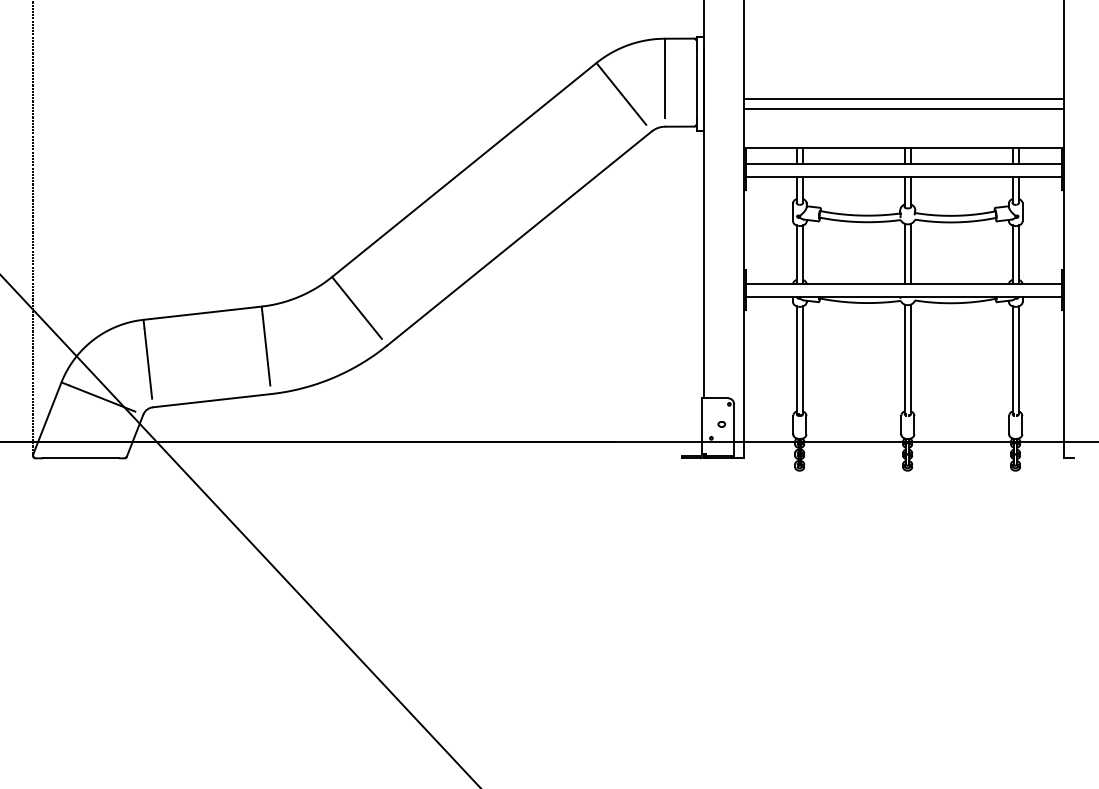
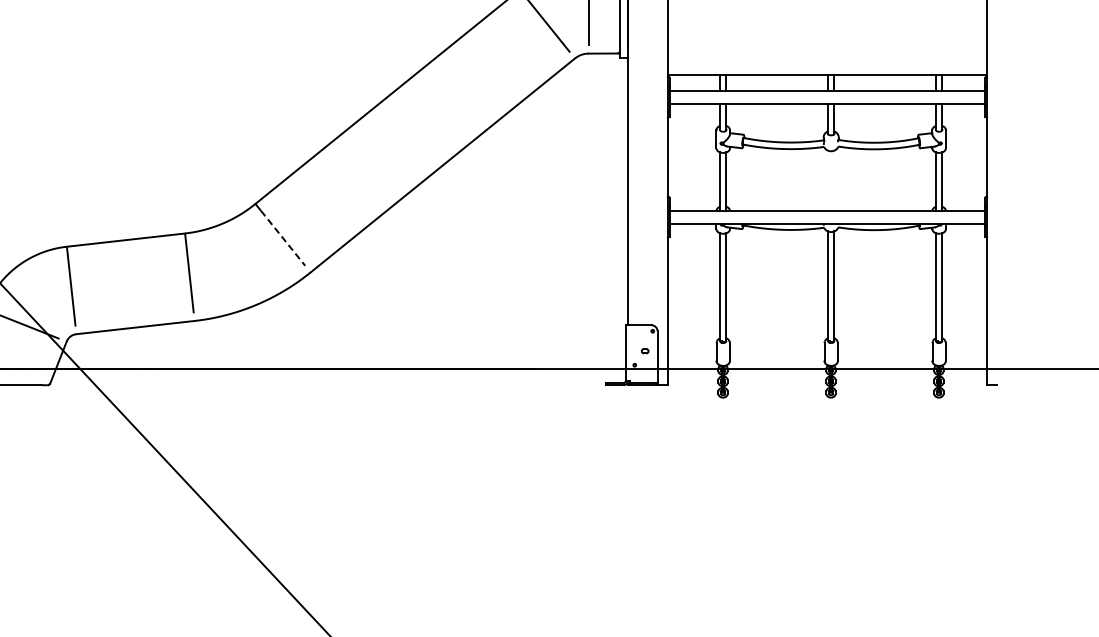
line: (904, 98) -> (827, 25), removed
line: (904, 108) -> (827, 35), removed
line: (904, 253) -> (827, 180), removed
line: (911, 253) -> (834, 180), removed
line: (360, 311) -> (283, 238), solid -> dashed

